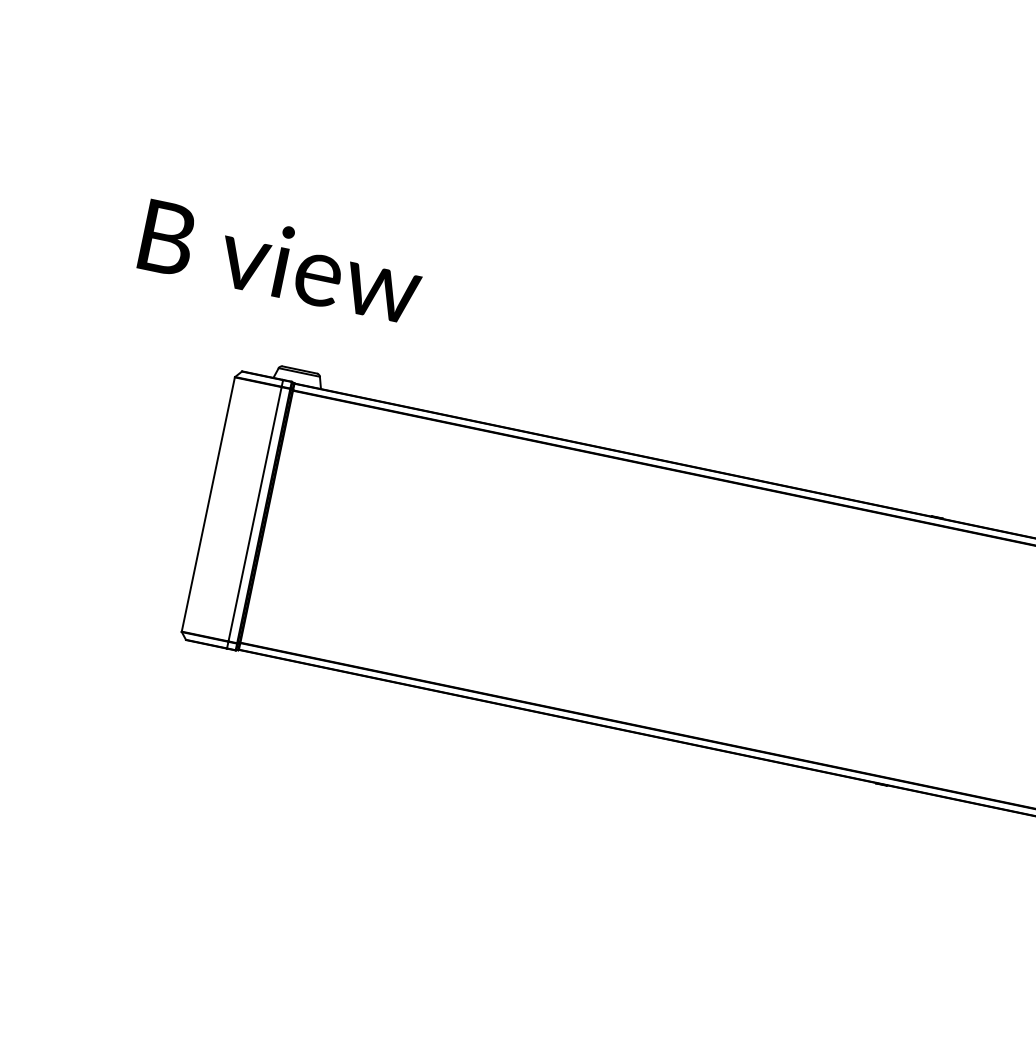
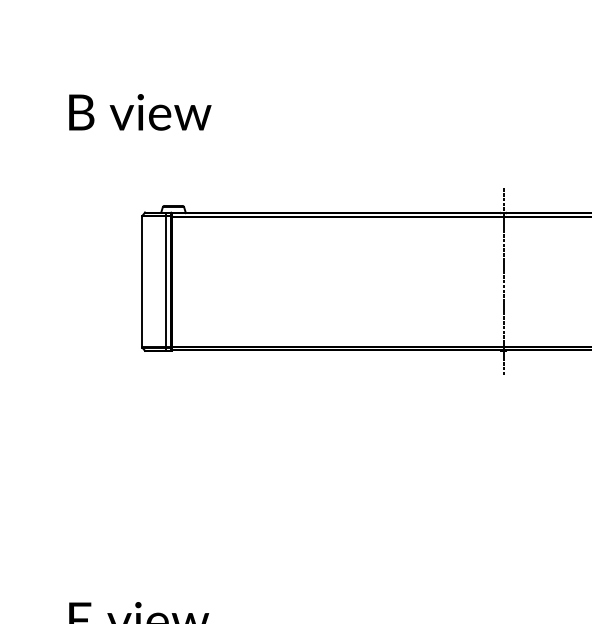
text: (281, 262) -> (140, 112), moved
line: (909, 650) -> (503, 281), added

